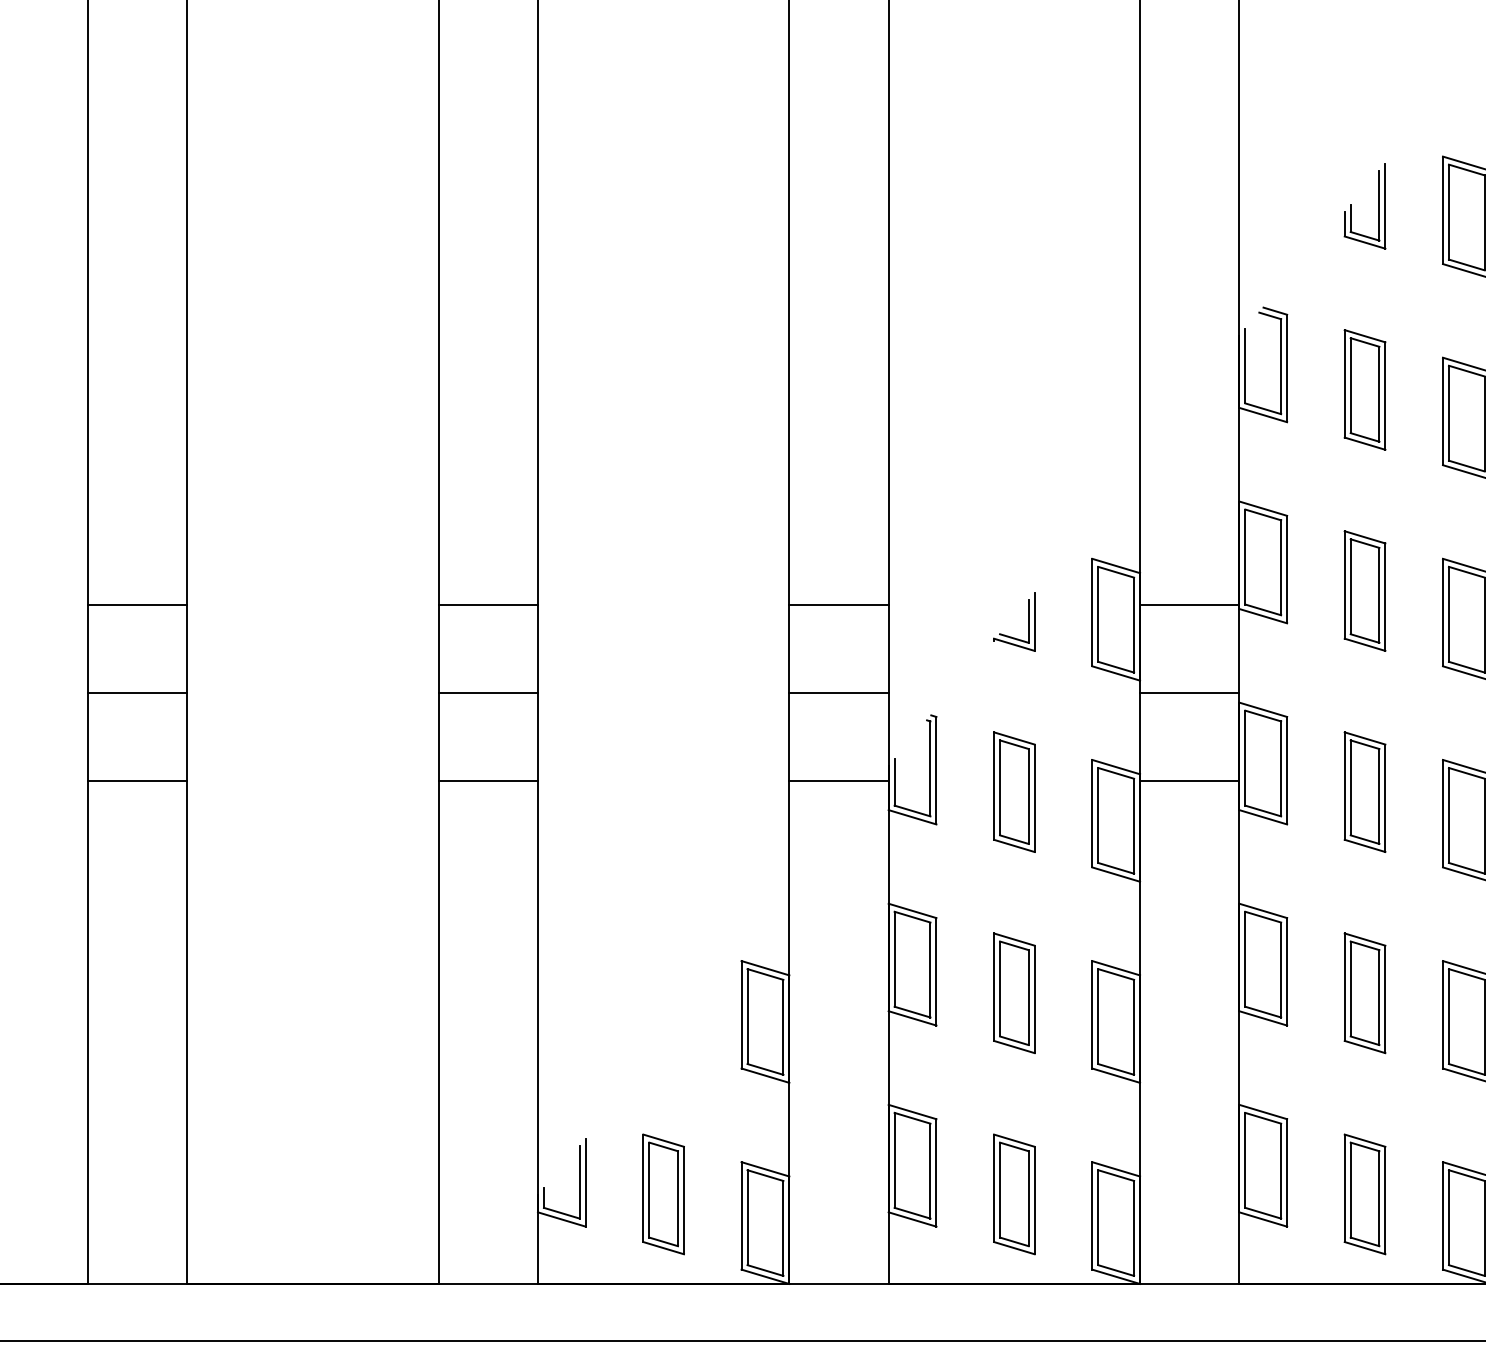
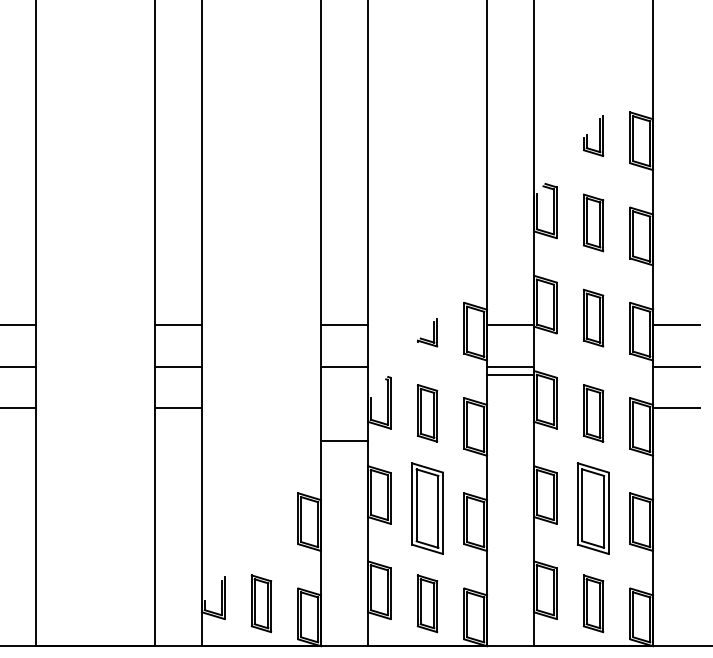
line: (838, 781) -> (344, 441), moved
line: (1189, 781) -> (510, 375), moved
part: (1014, 993) -> (427, 508), size x1.6
part: (1364, 993) -> (593, 508), size x1.6

